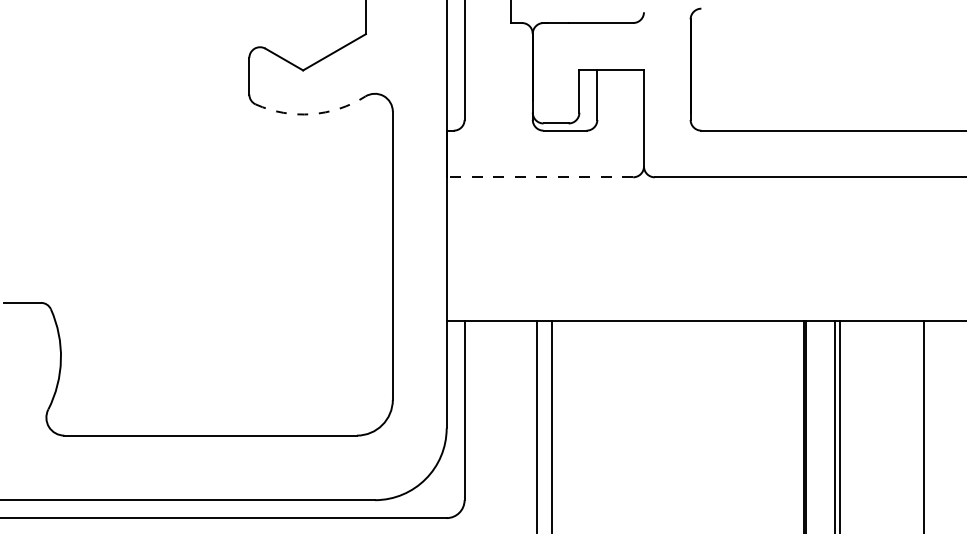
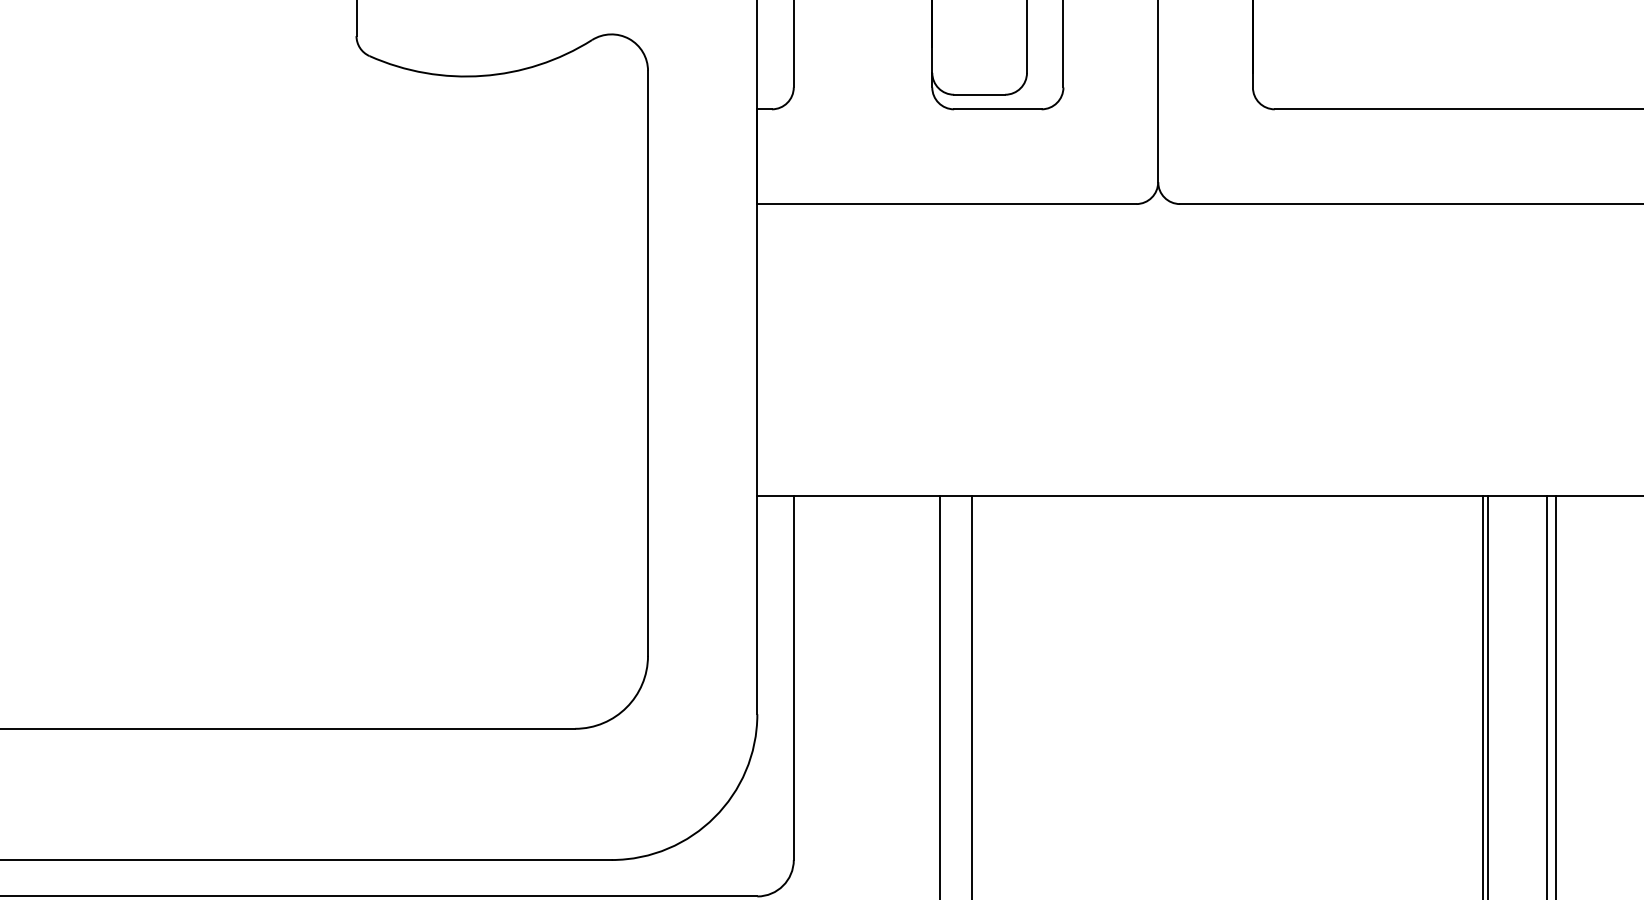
arc: (311, 114) -> (482, 76), dashed -> solid
line: (539, 177) -> (945, 204), dashed -> solid

